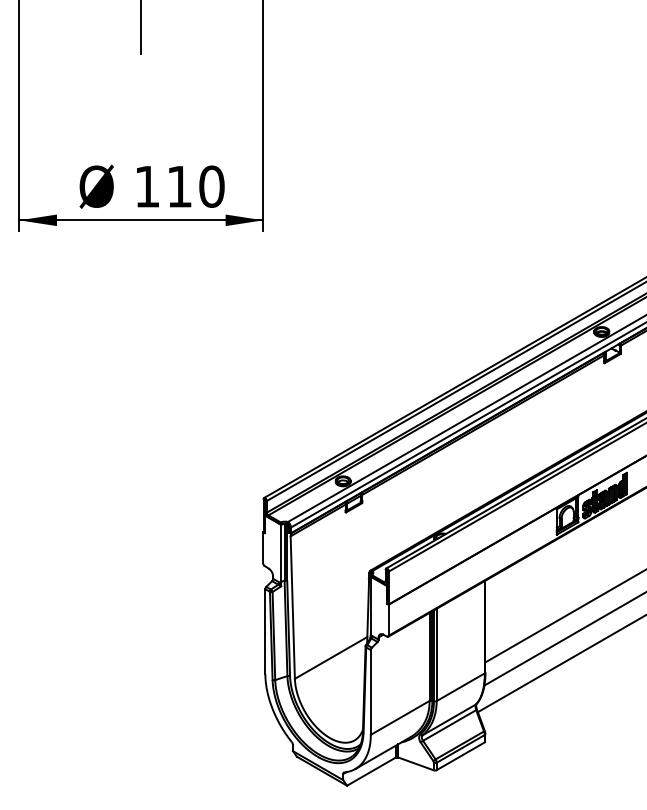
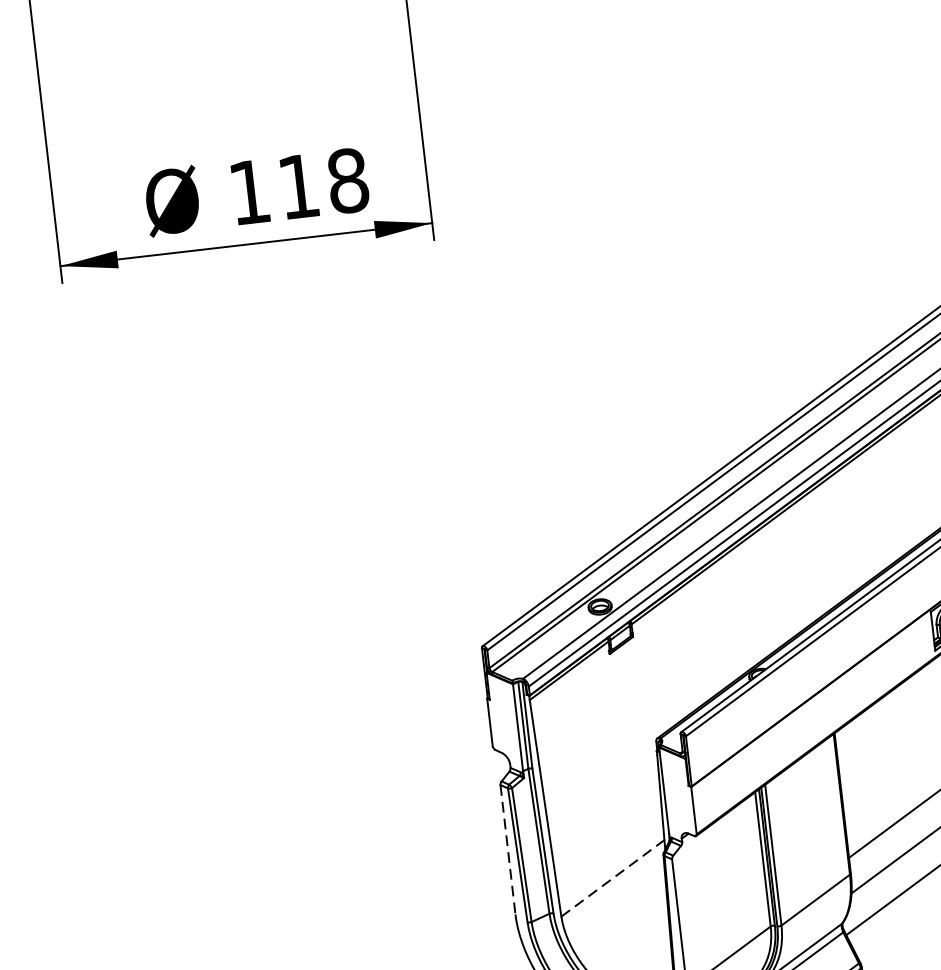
text: (211, 186) -> (347, 180), 110 -> 118
line: (265, 632) -> (508, 851), solid -> dashed
line: (331, 657) -> (613, 877), solid -> dashed

